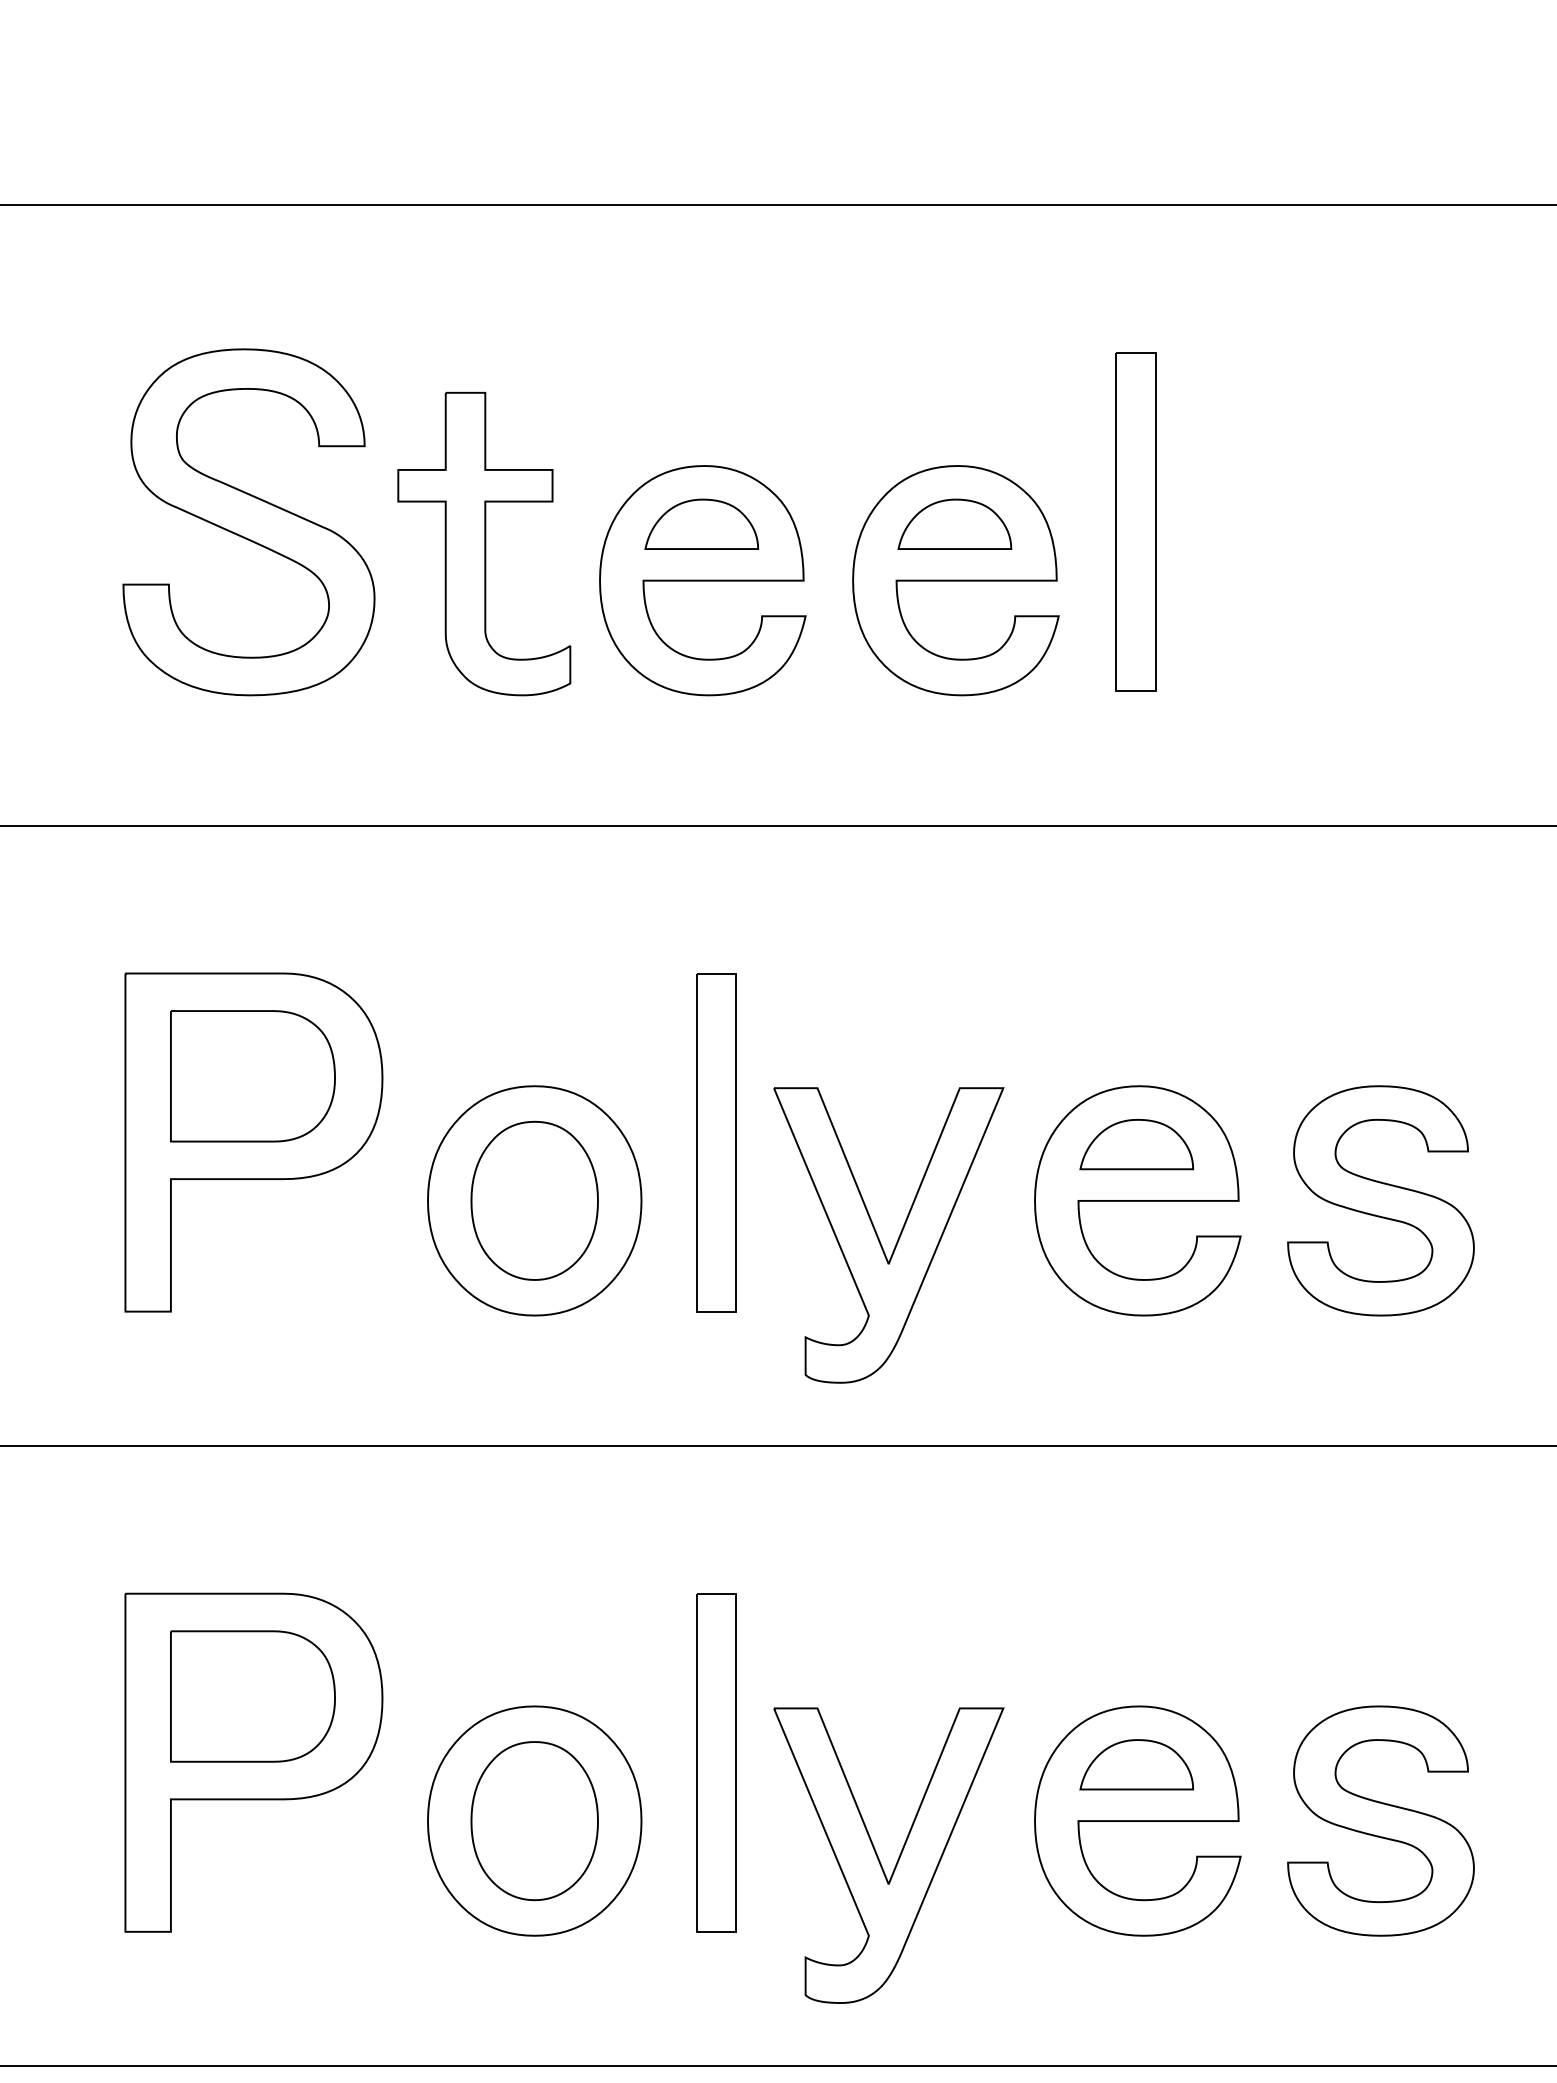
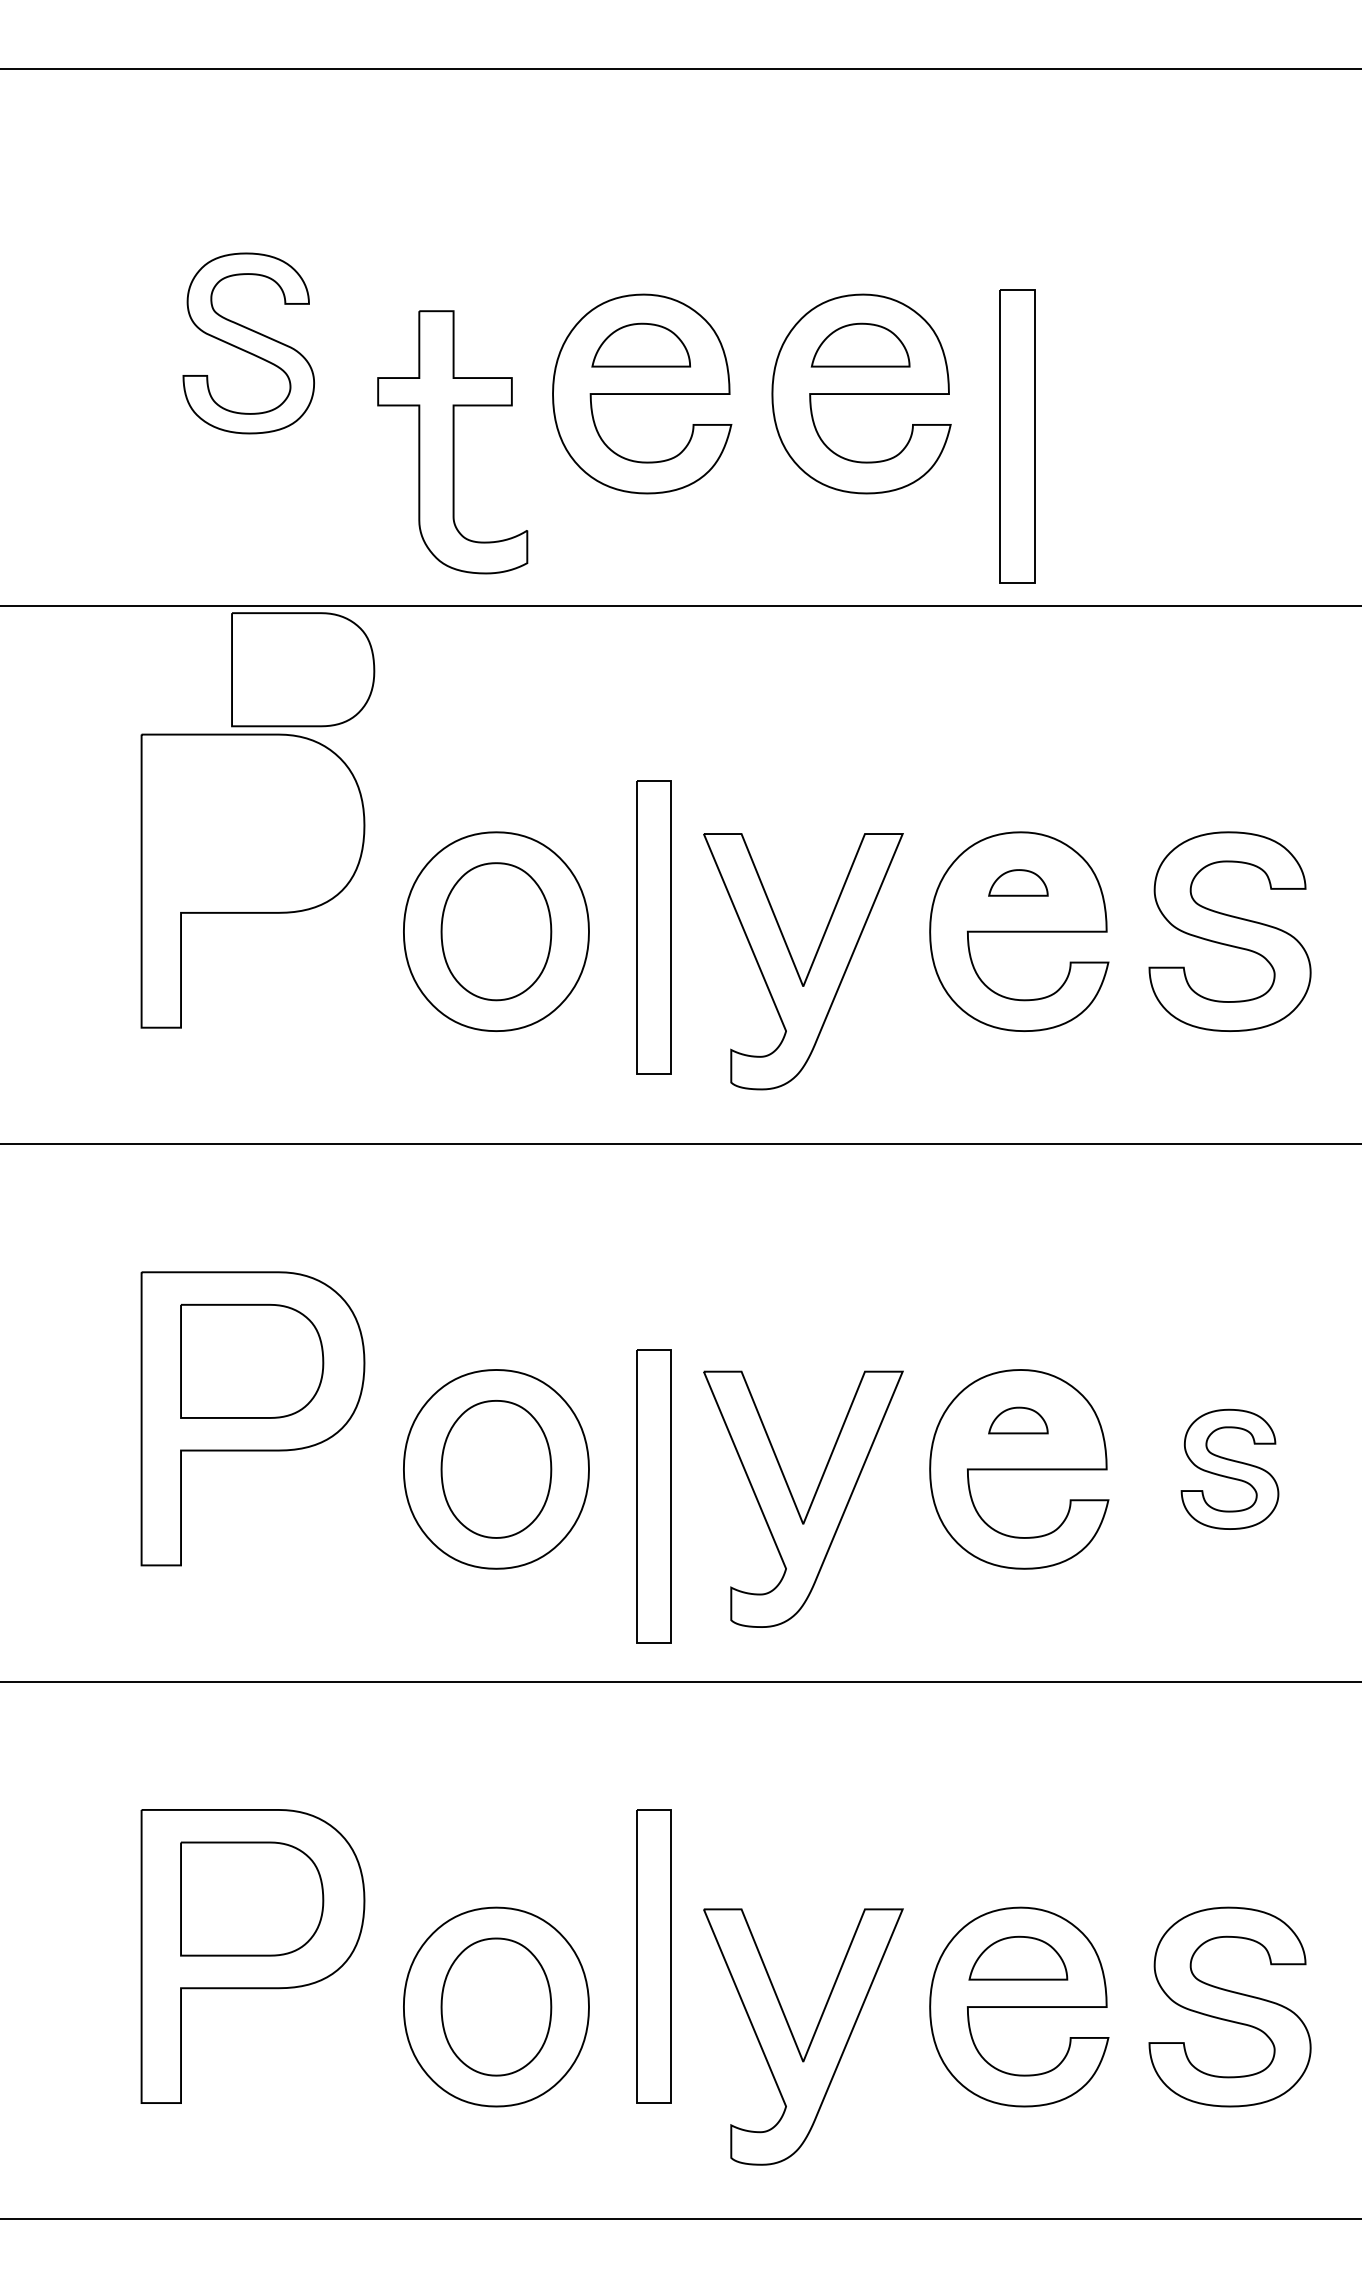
part: (248, 522) -> (248, 343), size x0.6
part: (1135, 522) -> (1017, 436), moved
part: (484, 544) -> (452, 442), moved
part: (253, 1076) -> (303, 669), moved
part: (715, 1142) -> (653, 927), moved
part: (1136, 1144) -> (1018, 882), size x0.6
part: (715, 1762) -> (653, 1496), moved
part: (1136, 1764) -> (1018, 1420), size x0.6
part: (1380, 1821) -> (1229, 1469), size x0.6

